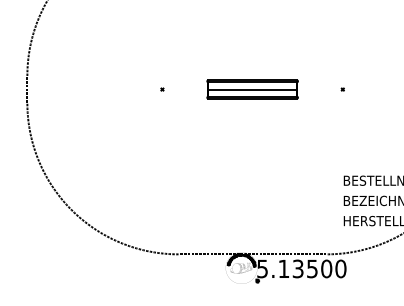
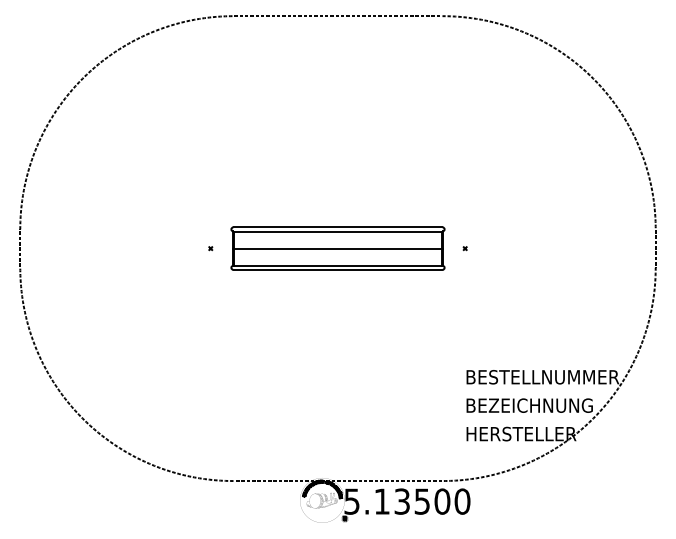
part: (252, 89) -> (337, 248), size x1.67

